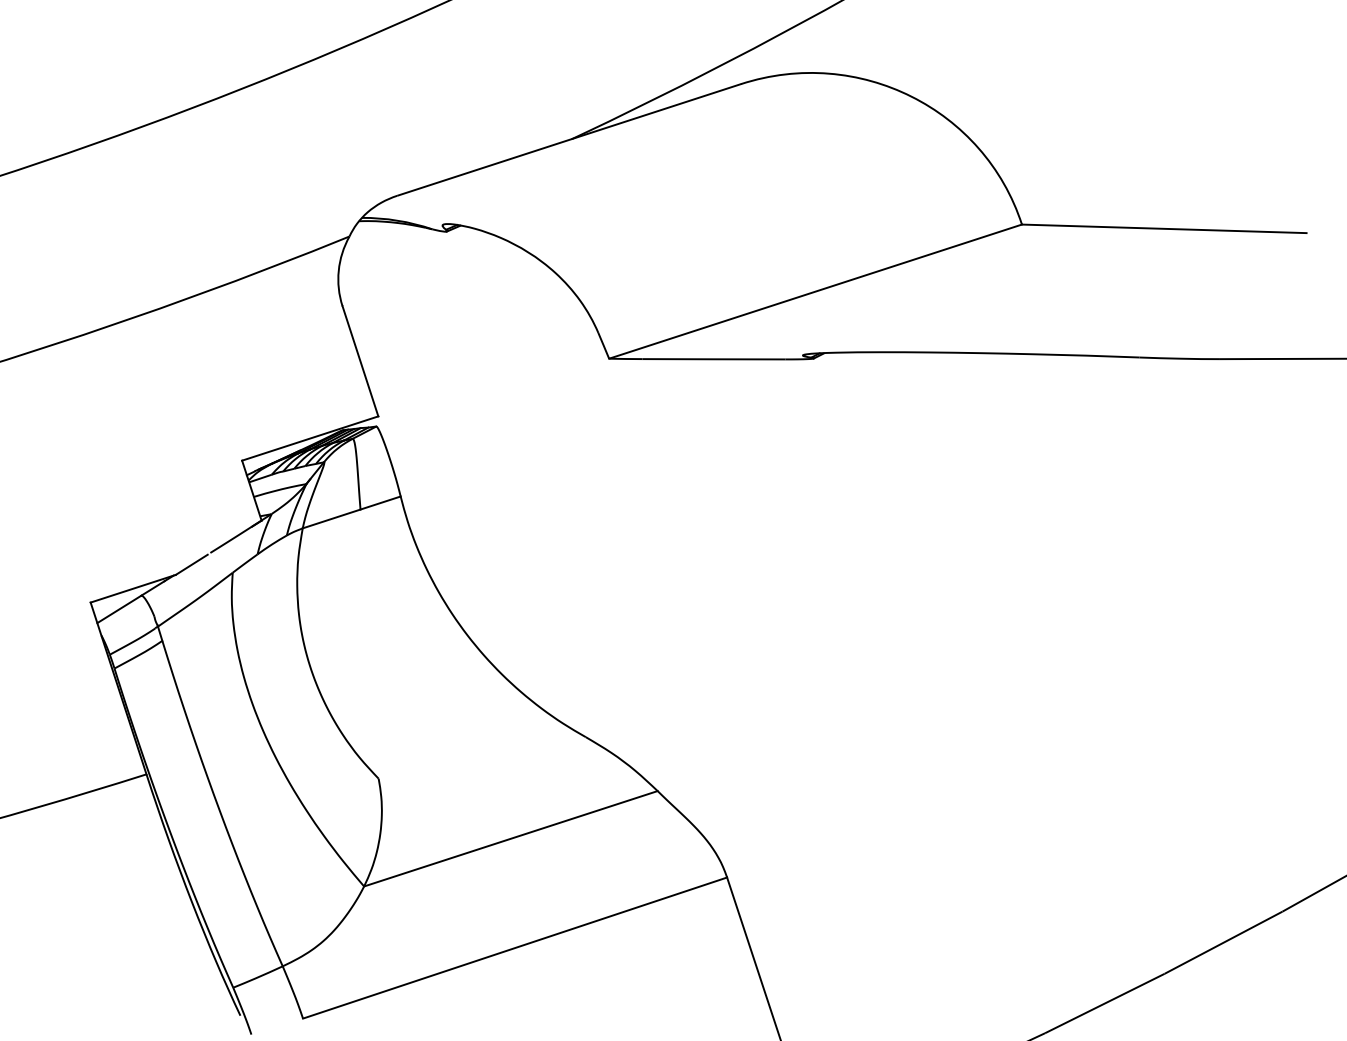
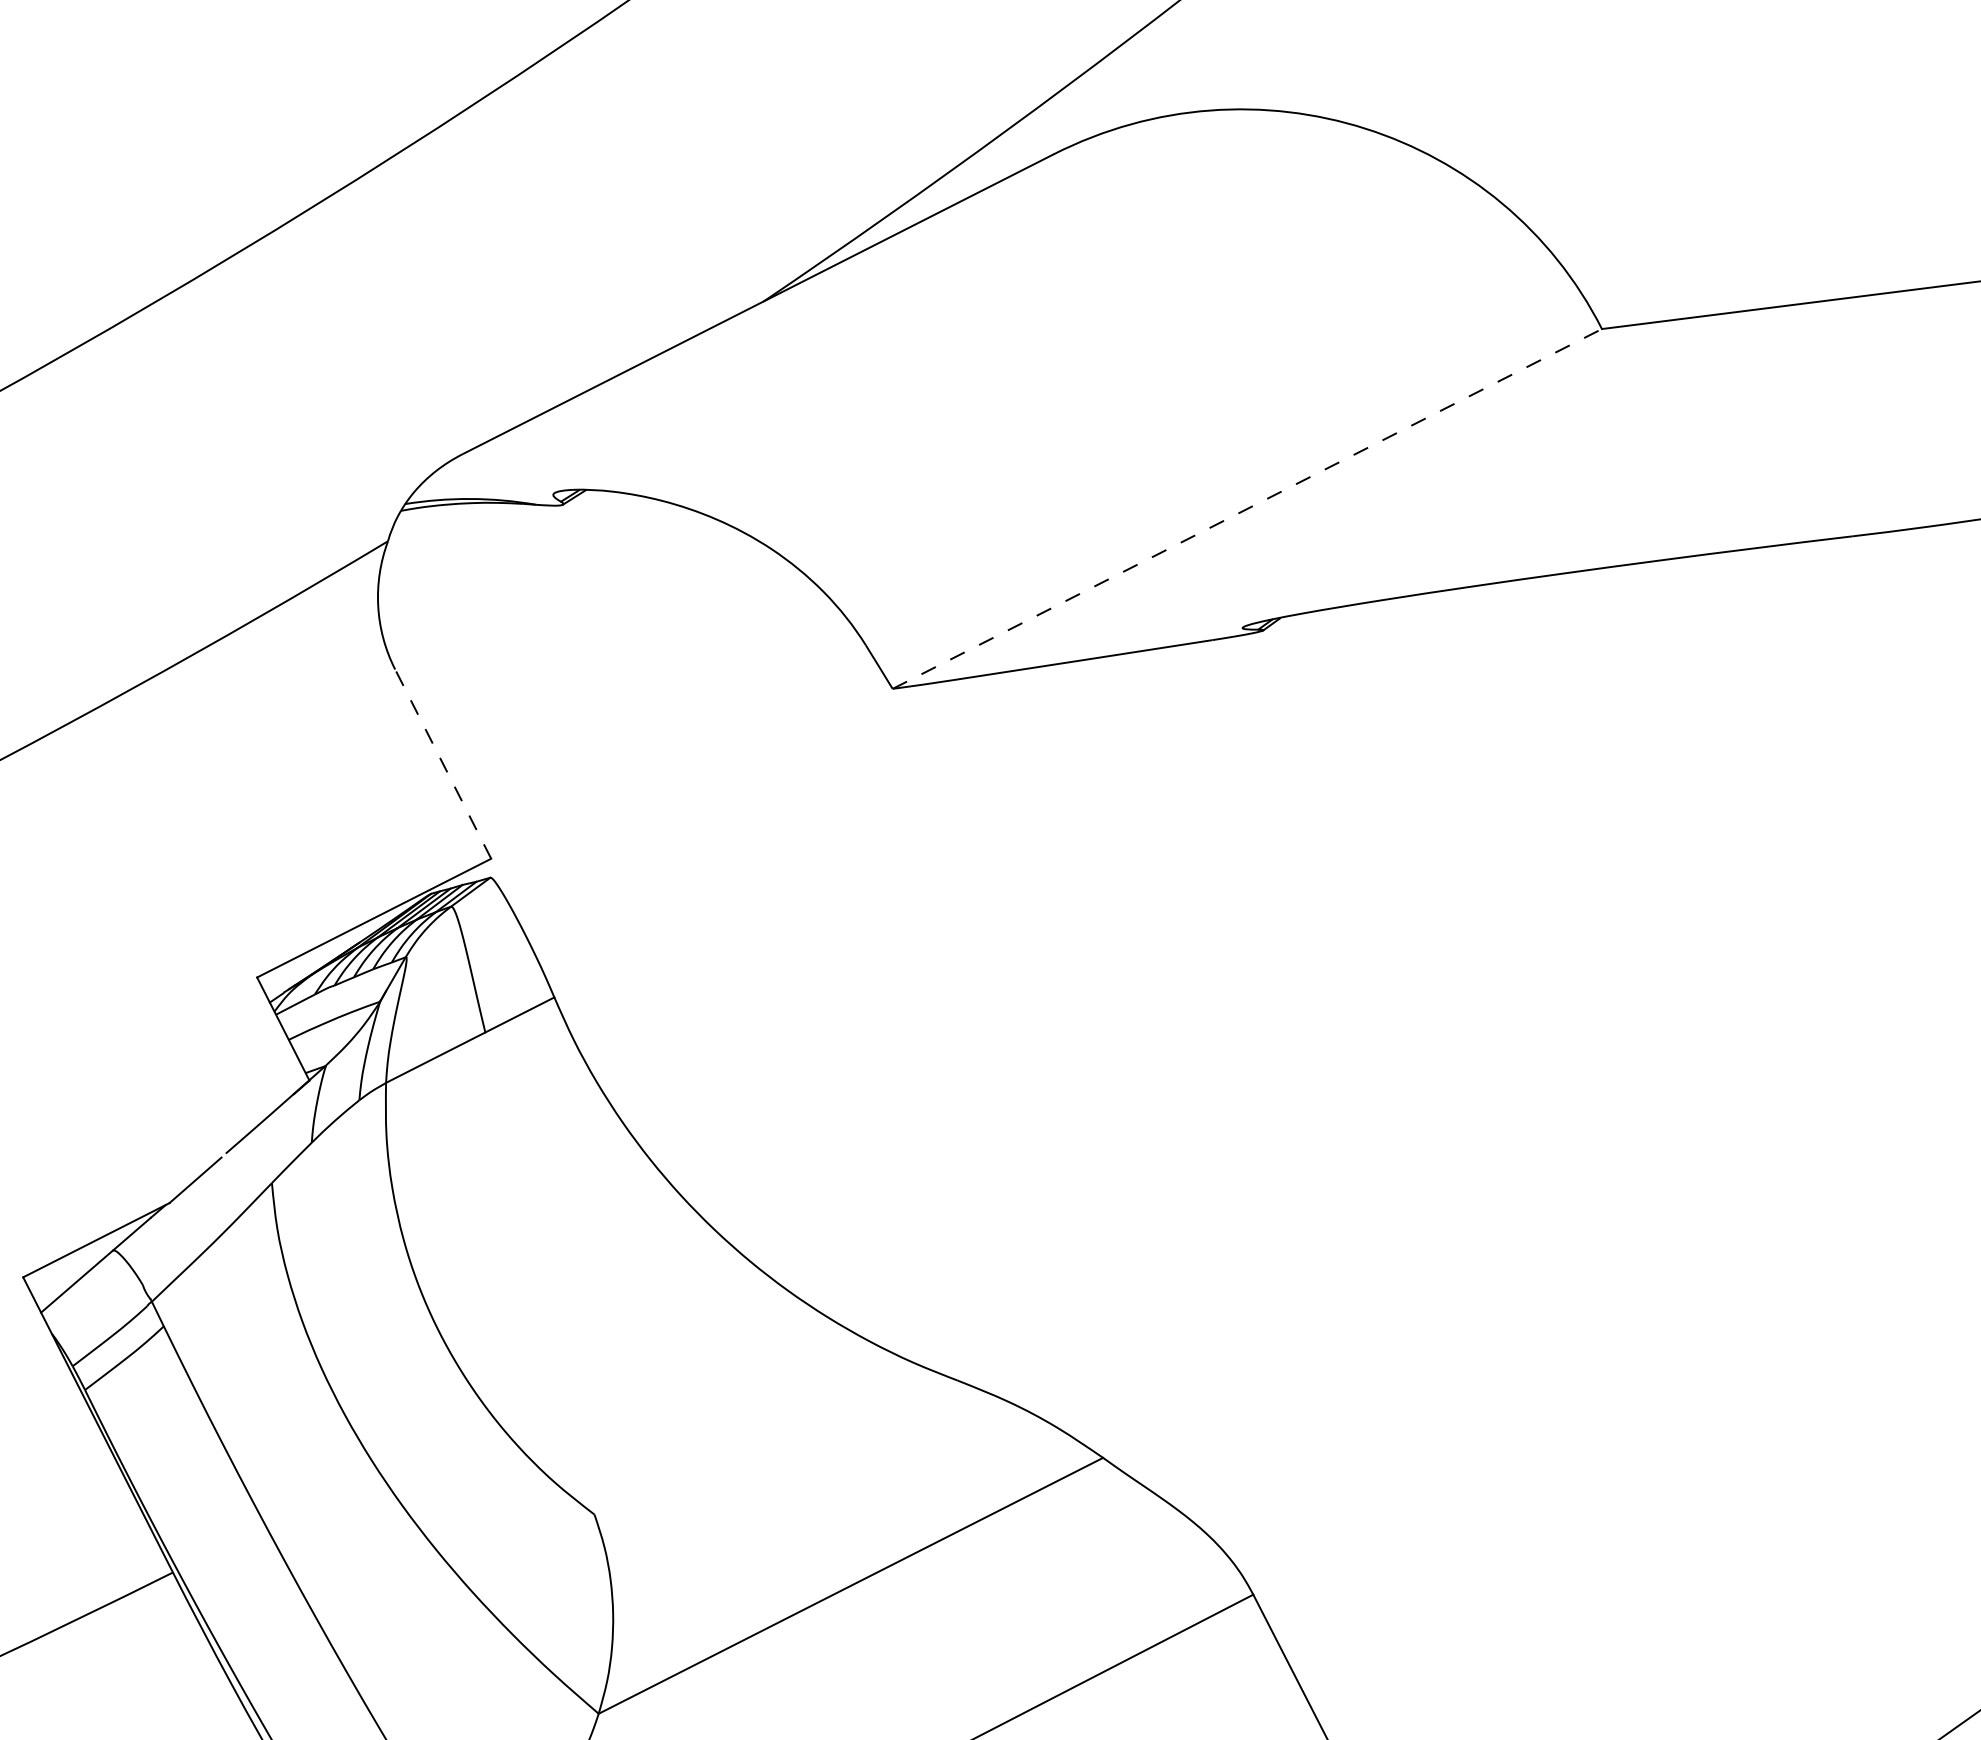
line: (816, 291) -> (1248, 508), solid -> dashed
line: (360, 361) -> (443, 764), solid -> dashed

